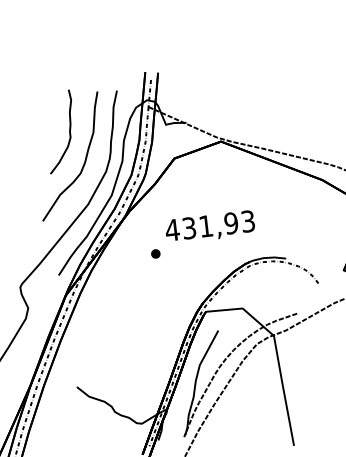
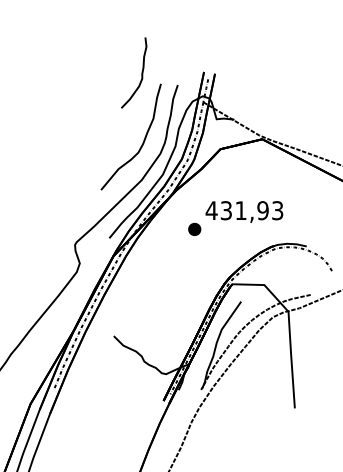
curve: (68, 130) -> (141, 72), moved
part: (156, 253) -> (195, 229), size x1.6

